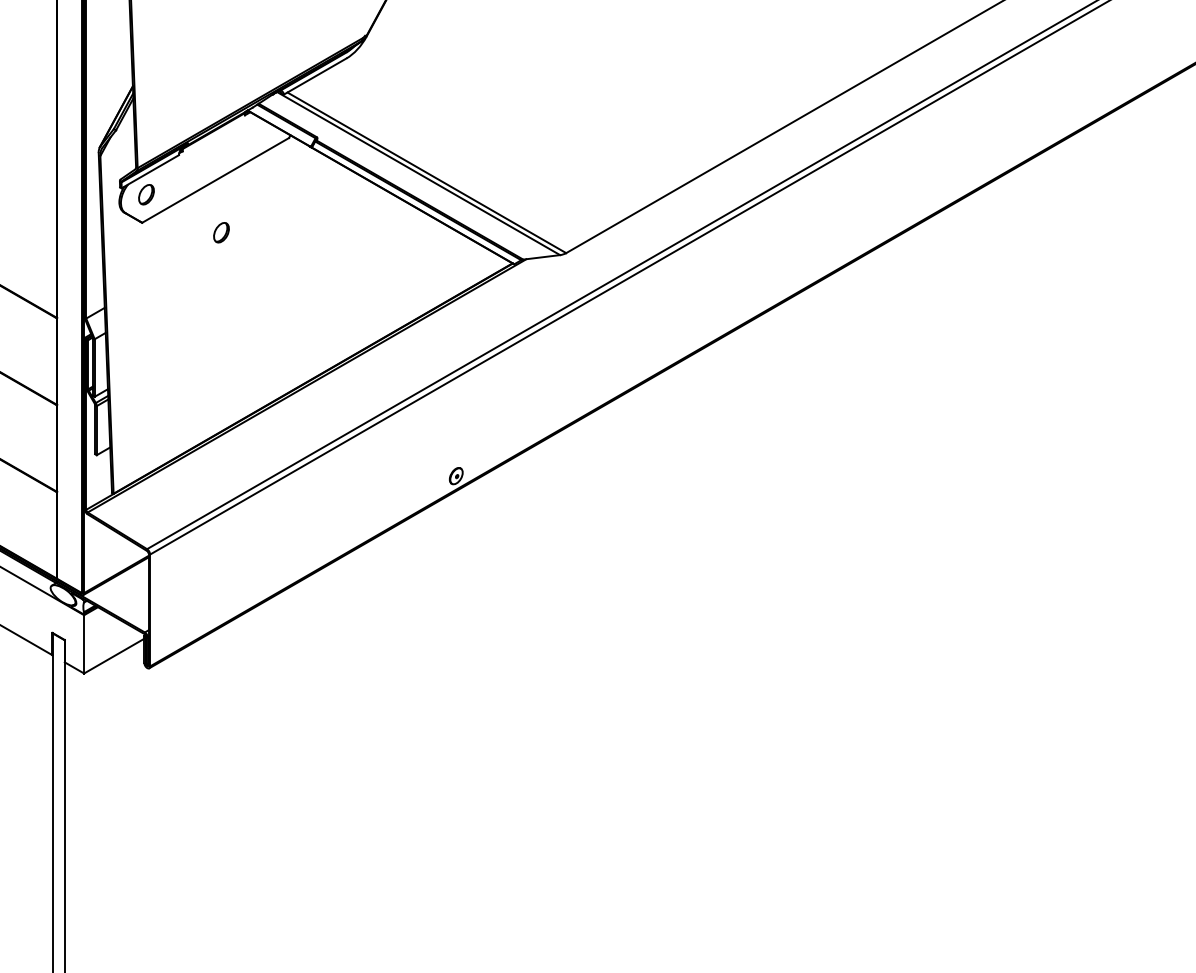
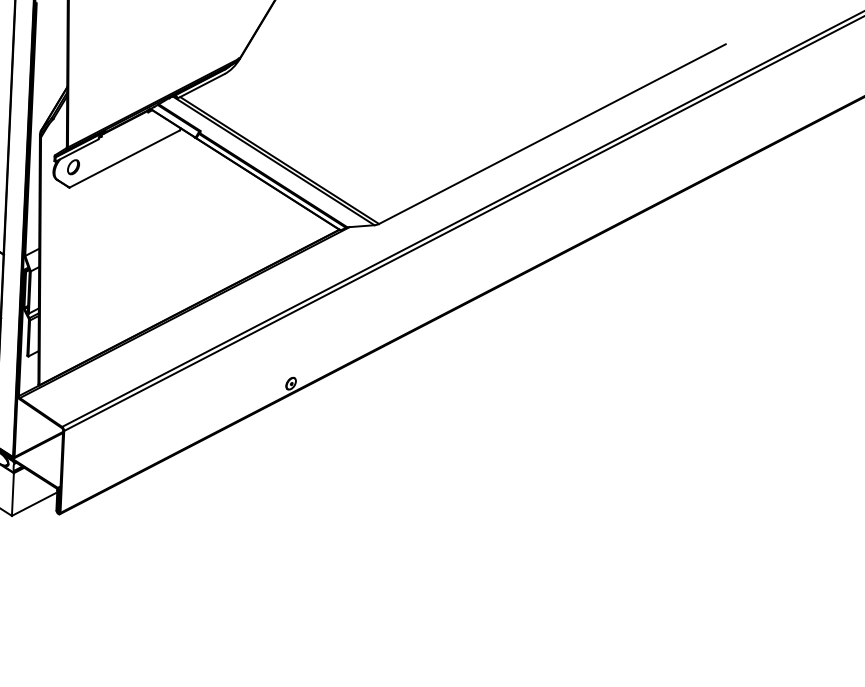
part: (221, 232) -> (127, 197), removed

